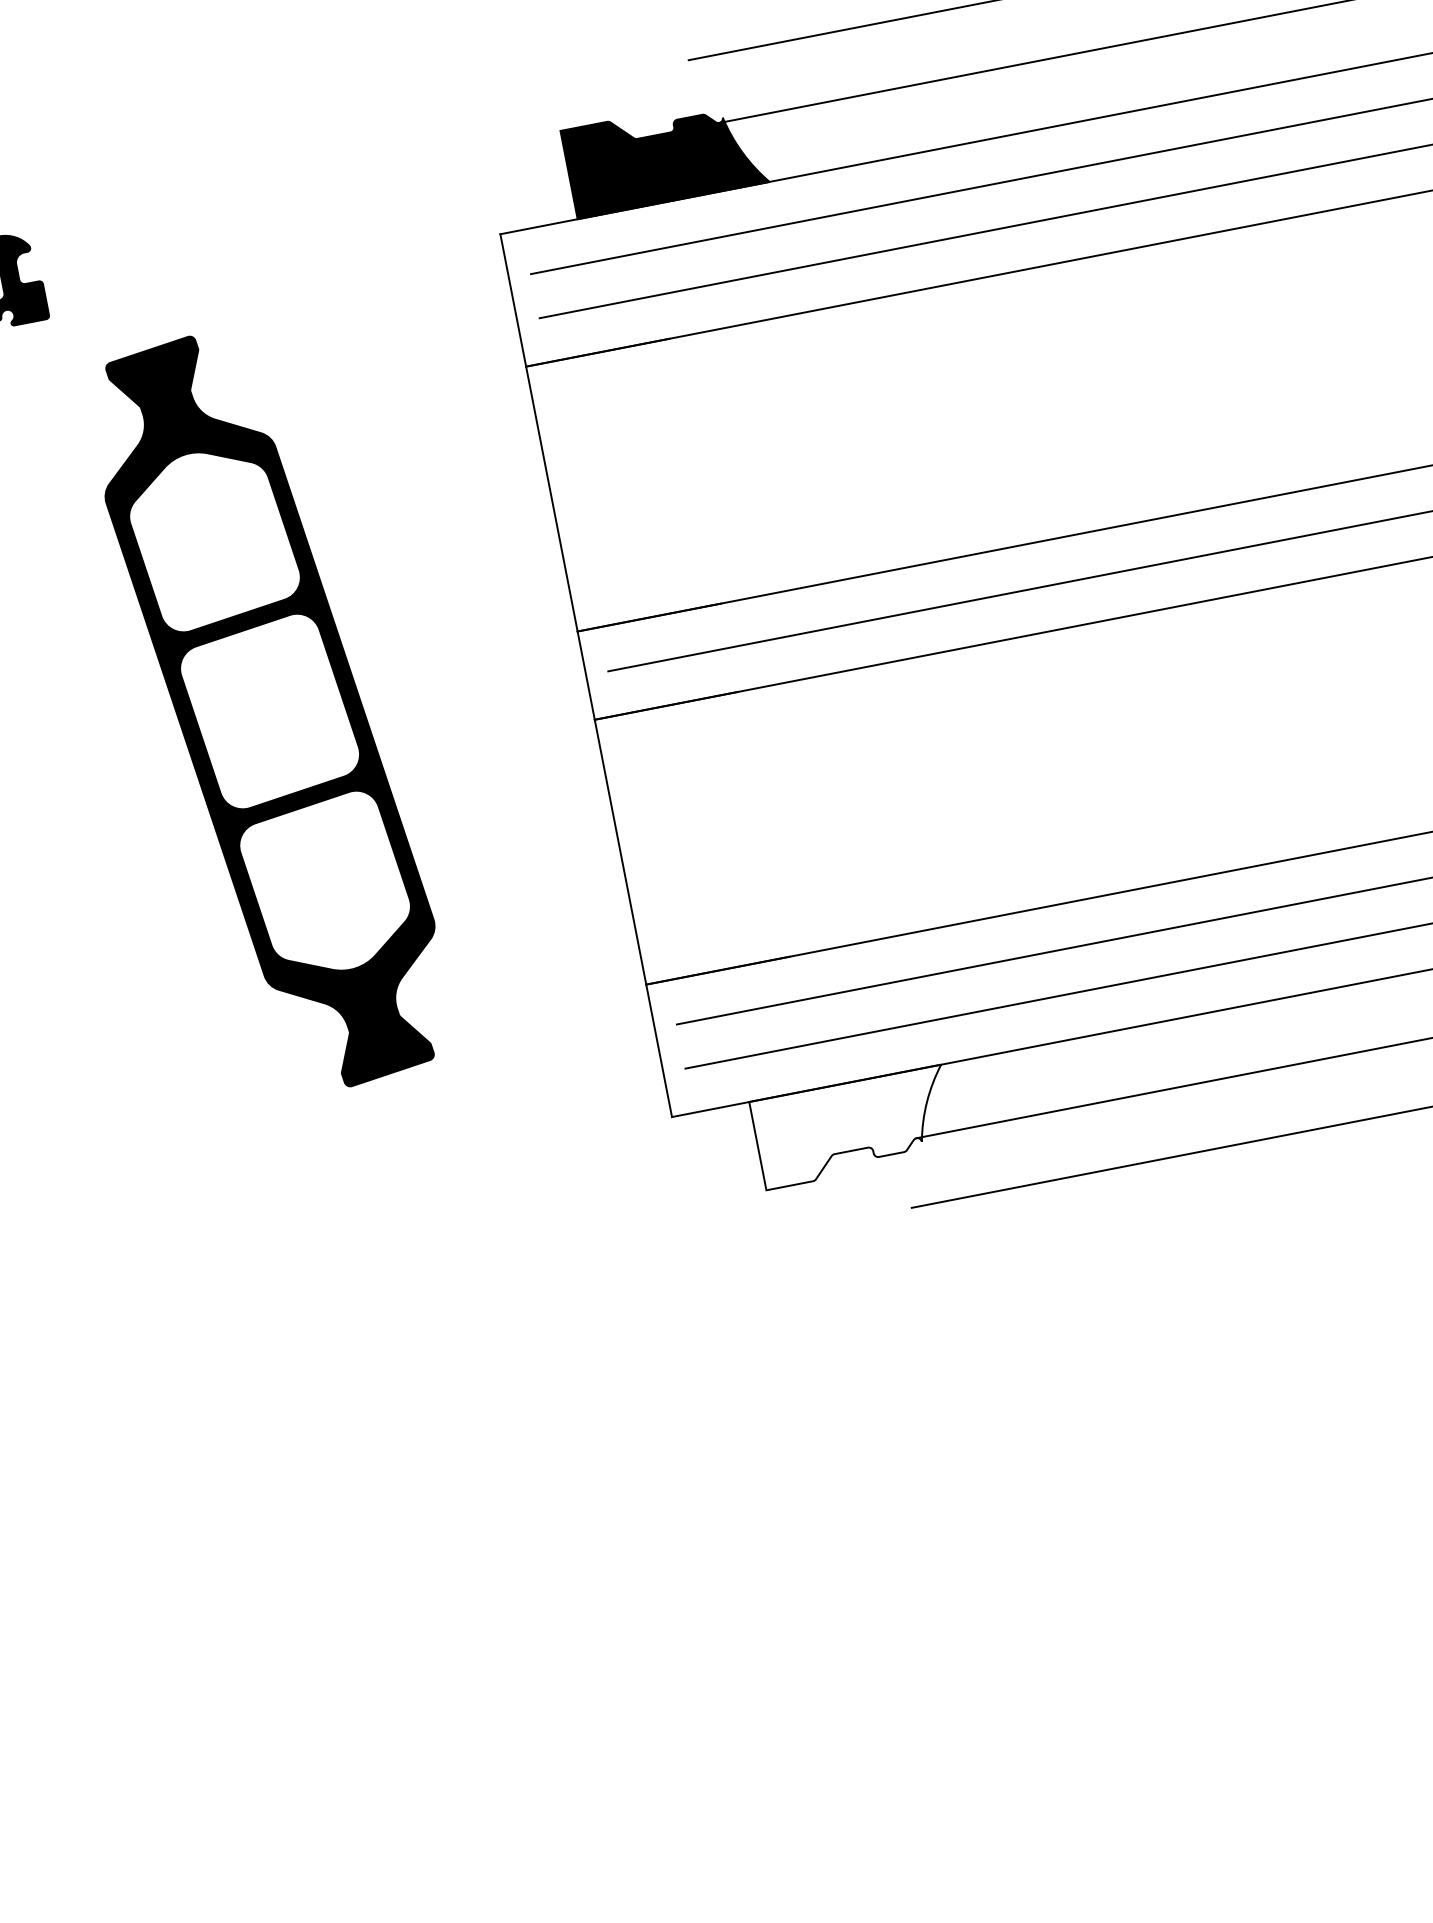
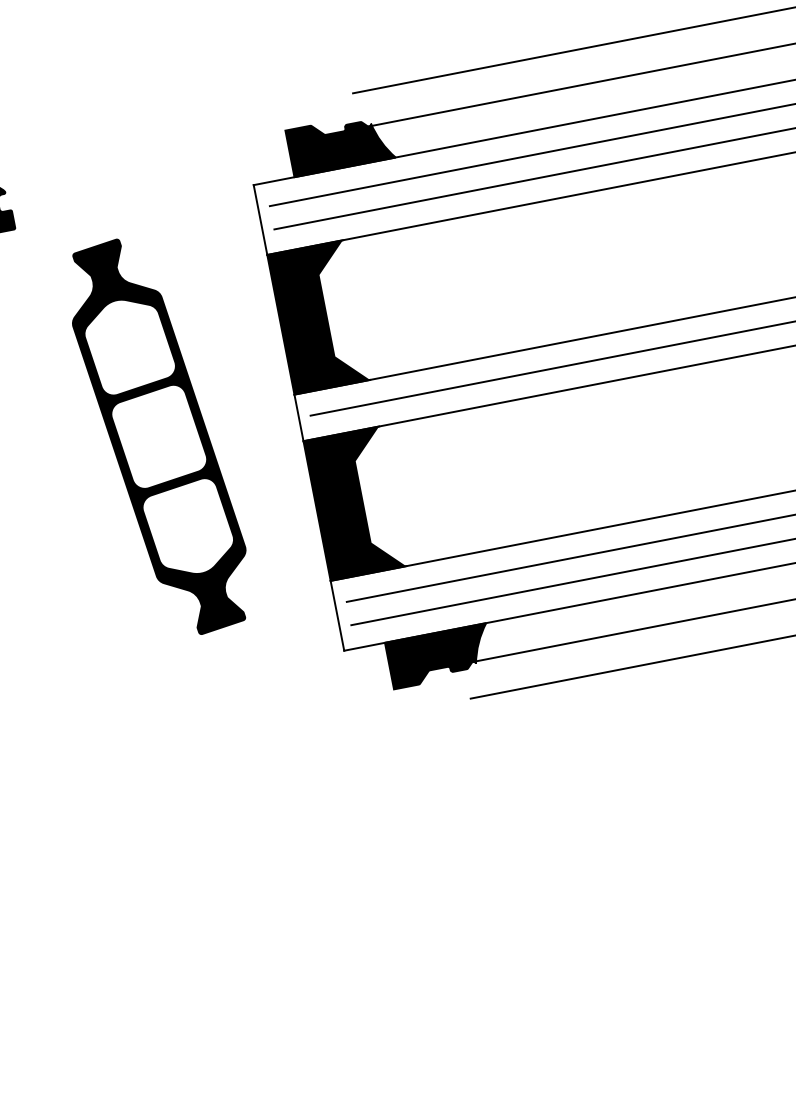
fill: (623, 485) -> (318, 317), added
part: (270, 710) -> (159, 436), moved
fill: (691, 837) -> (354, 503), added
fill: (845, 1127) -> (435, 656), added

